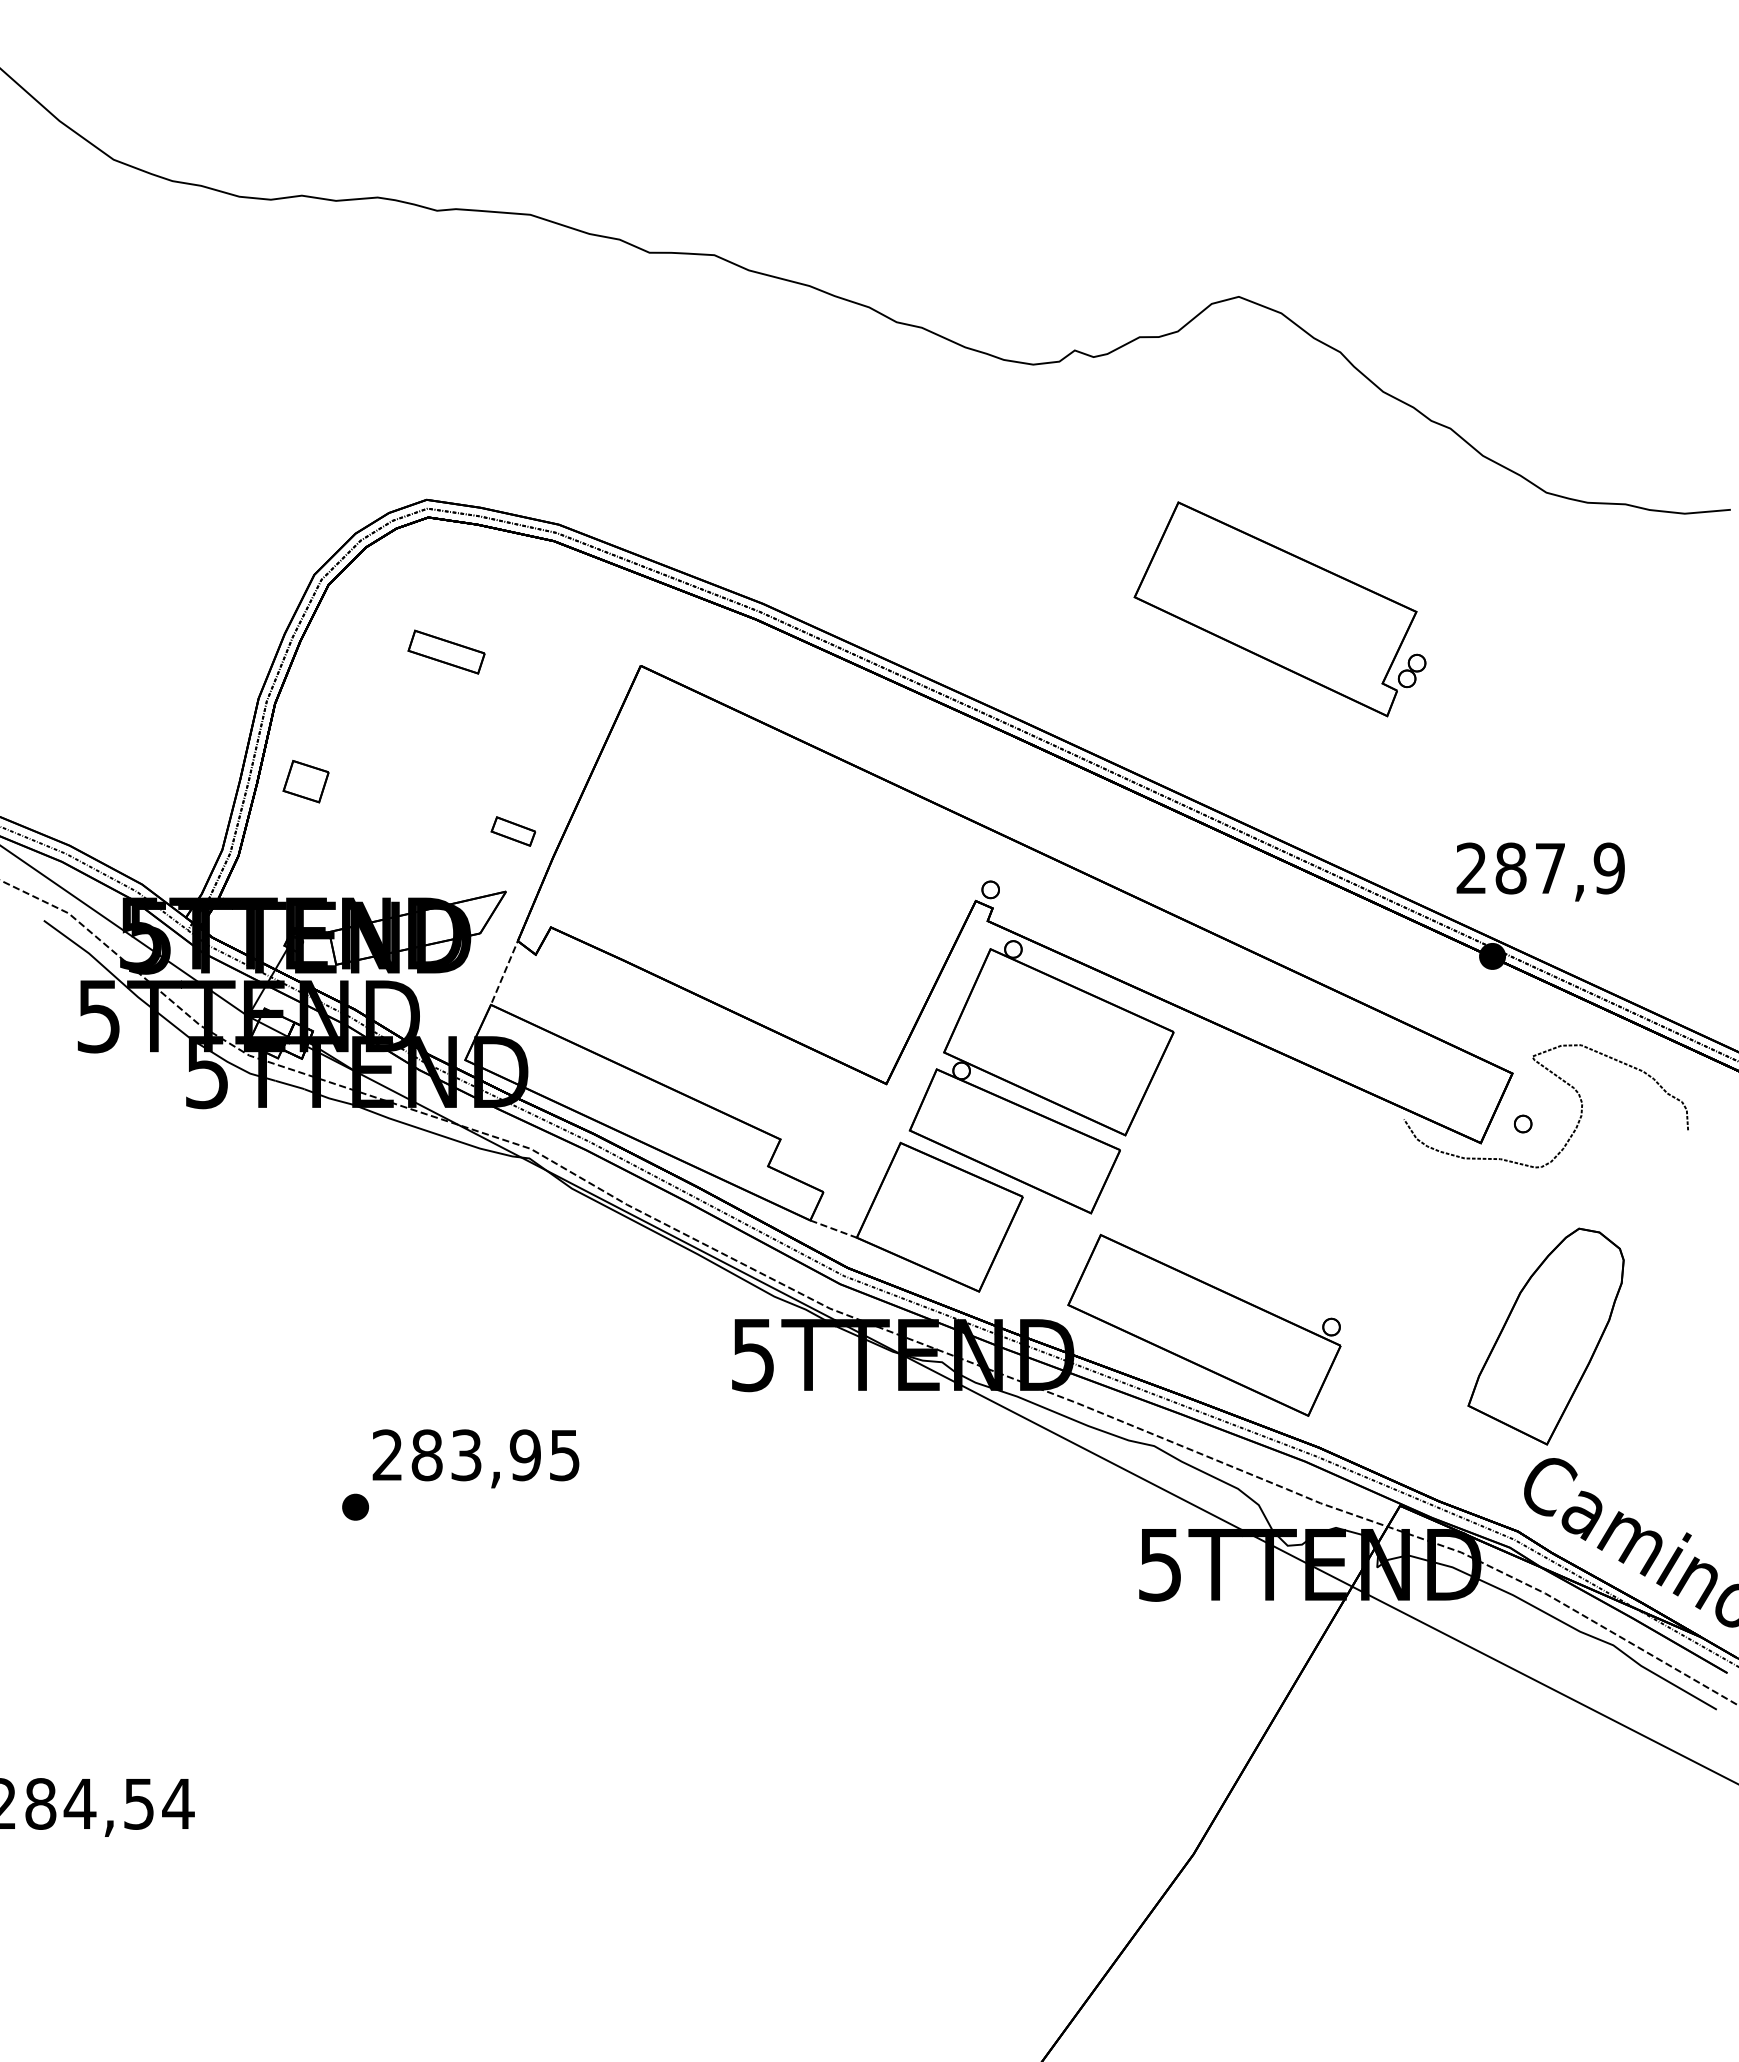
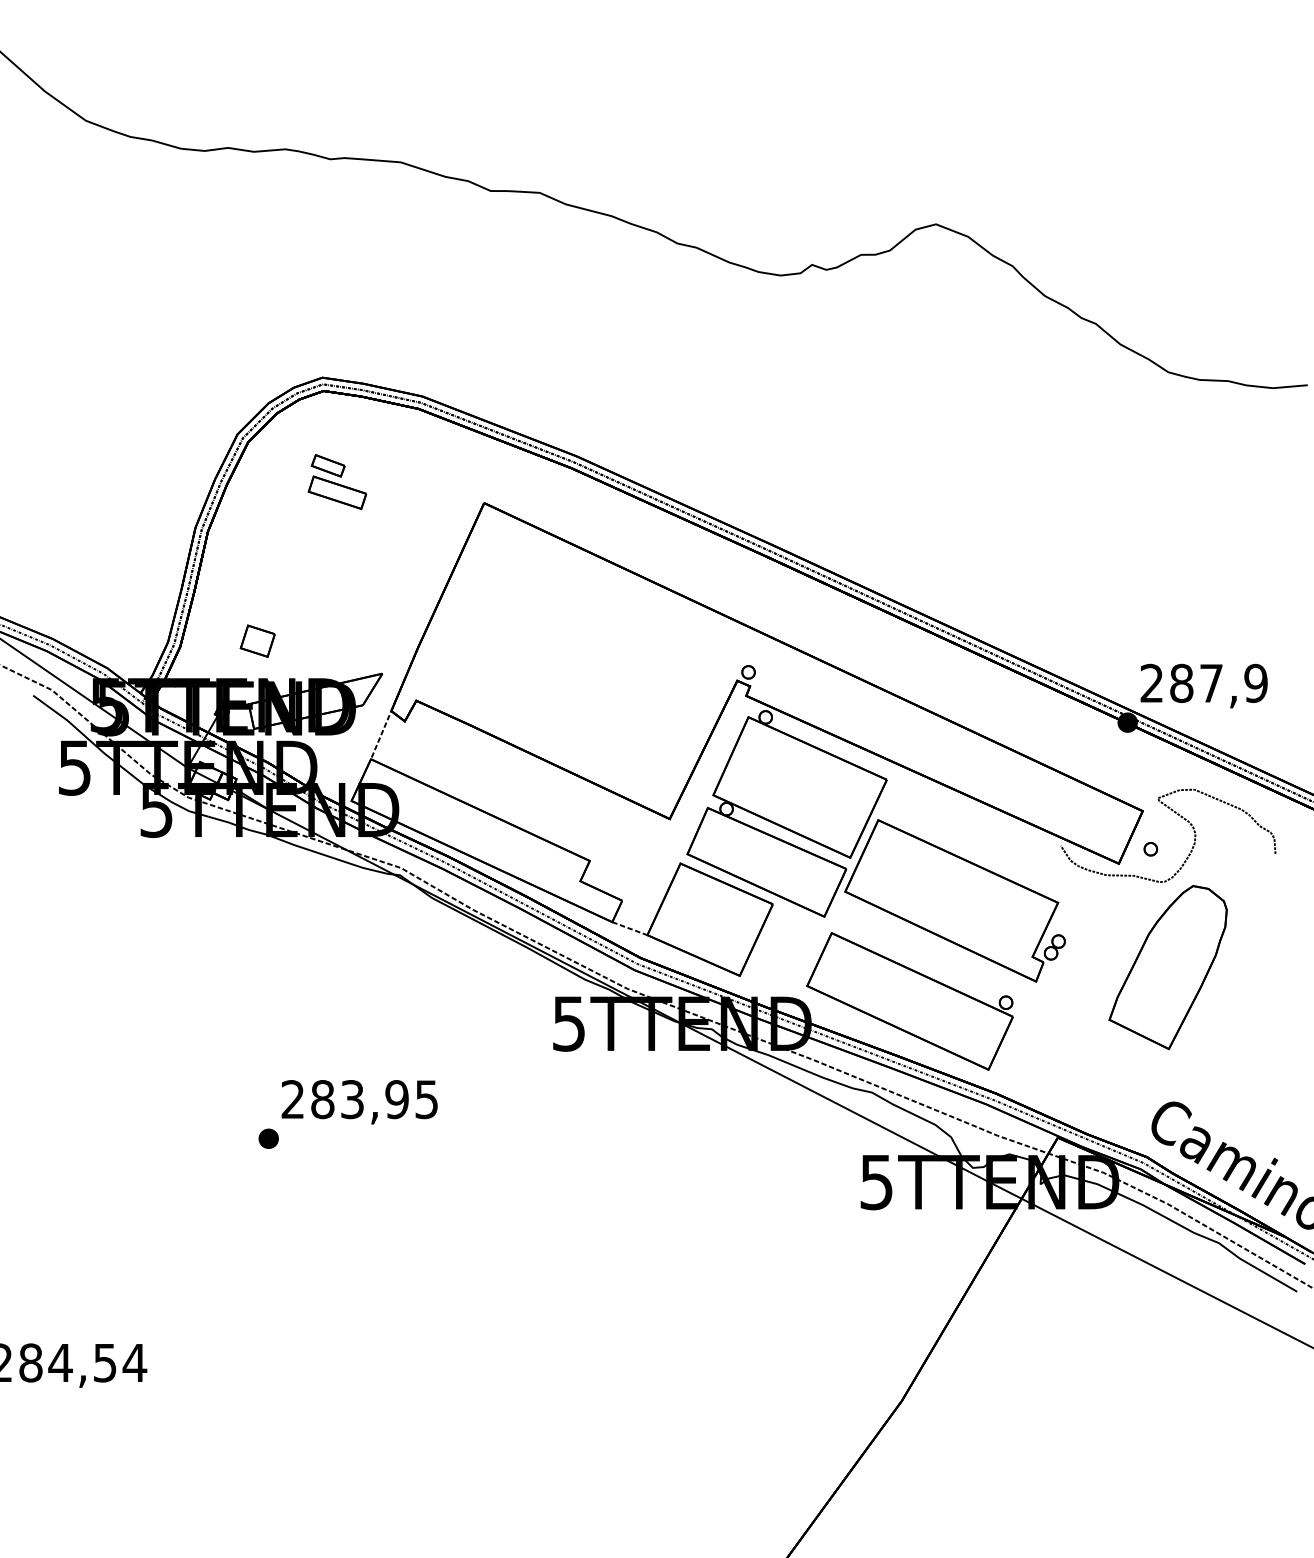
part: (1279, 609) -> (954, 901), moved
part: (305, 781) -> (257, 641), moved
part: (513, 831) -> (328, 465), moved
text: (1540, 871) -> (1203, 685), moved
part: (1545, 1336) -> (1167, 967), moved

